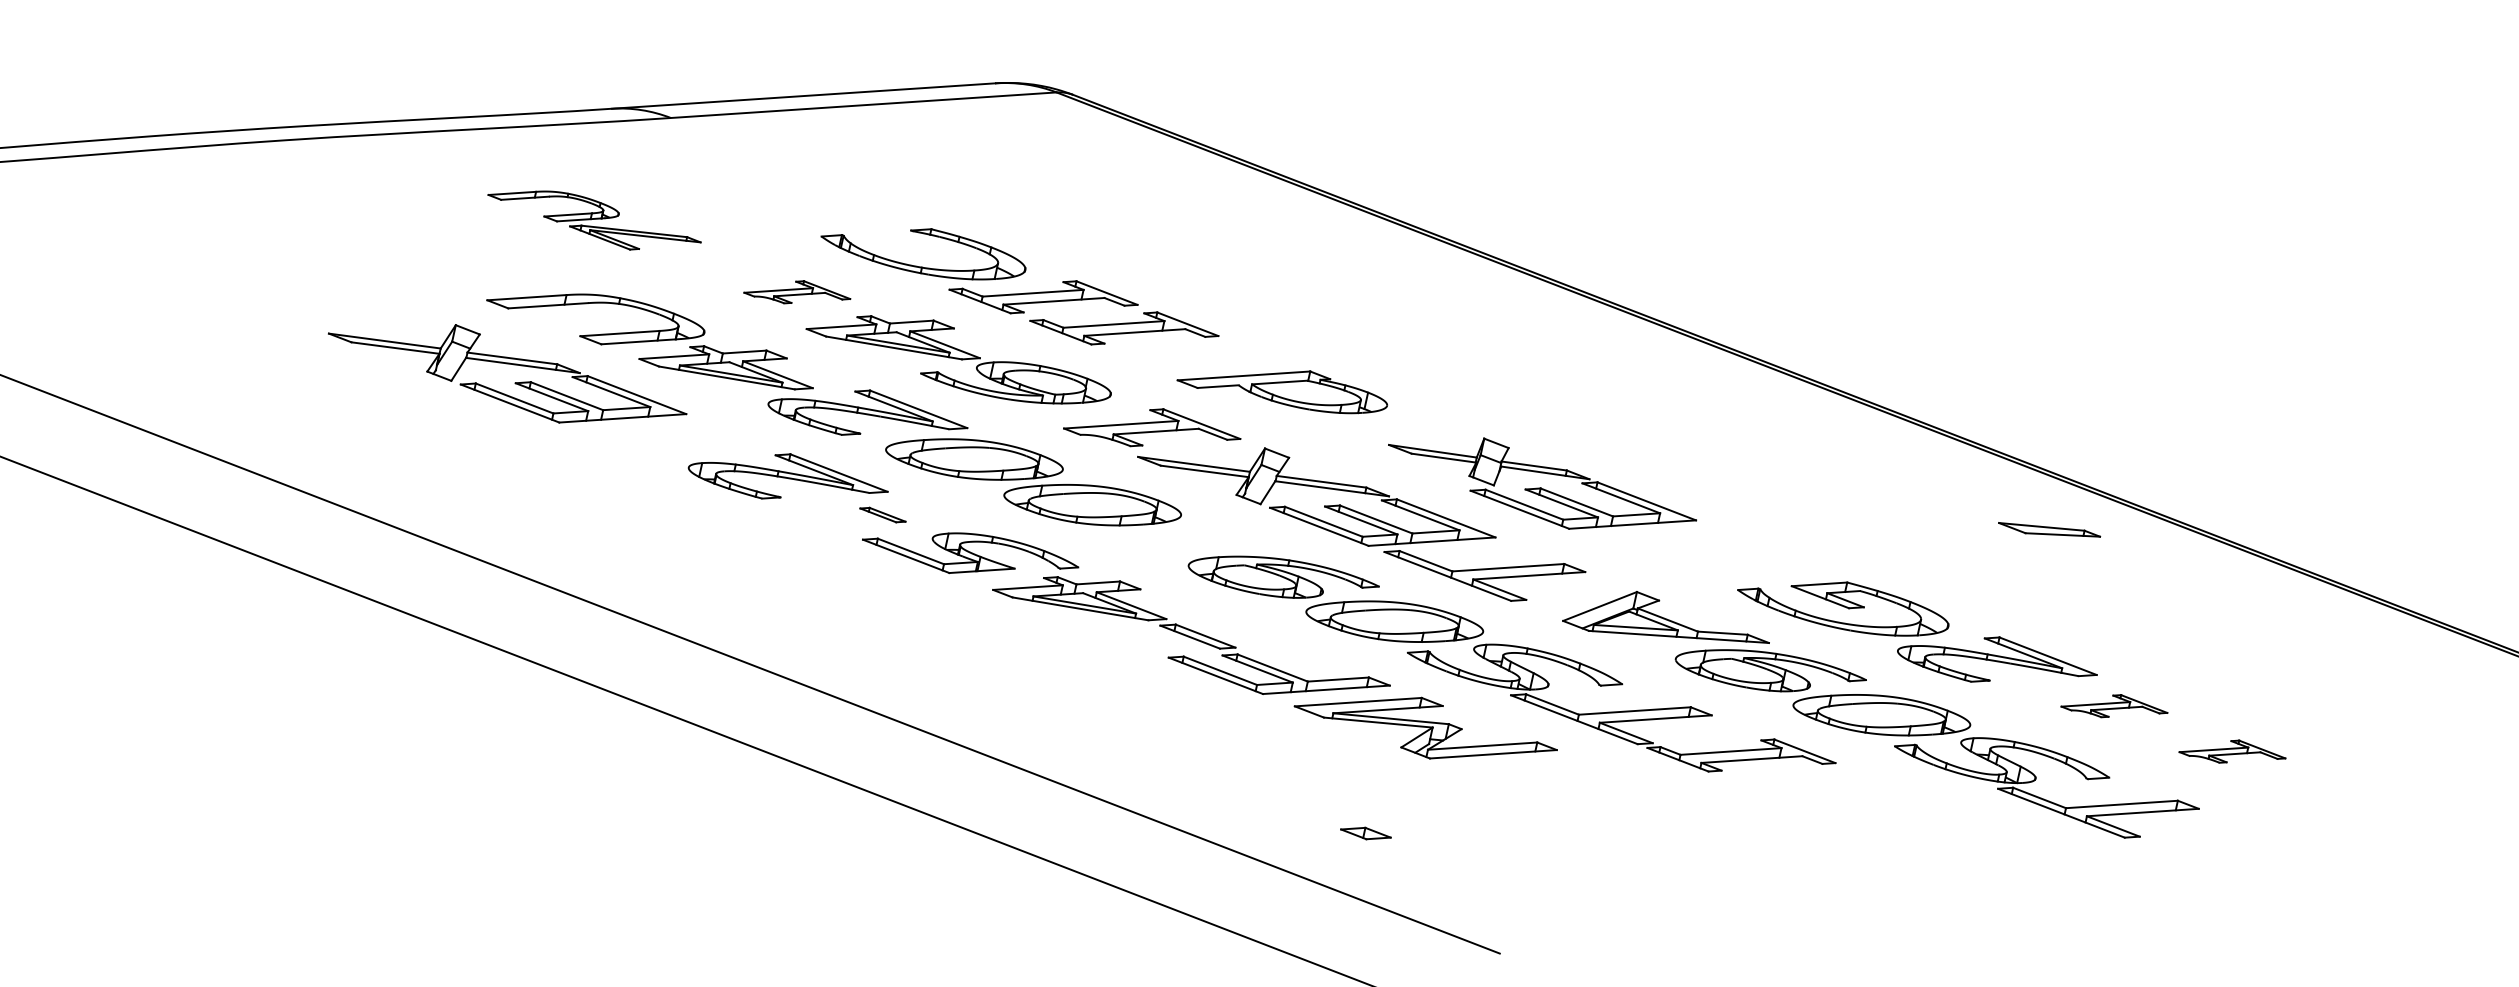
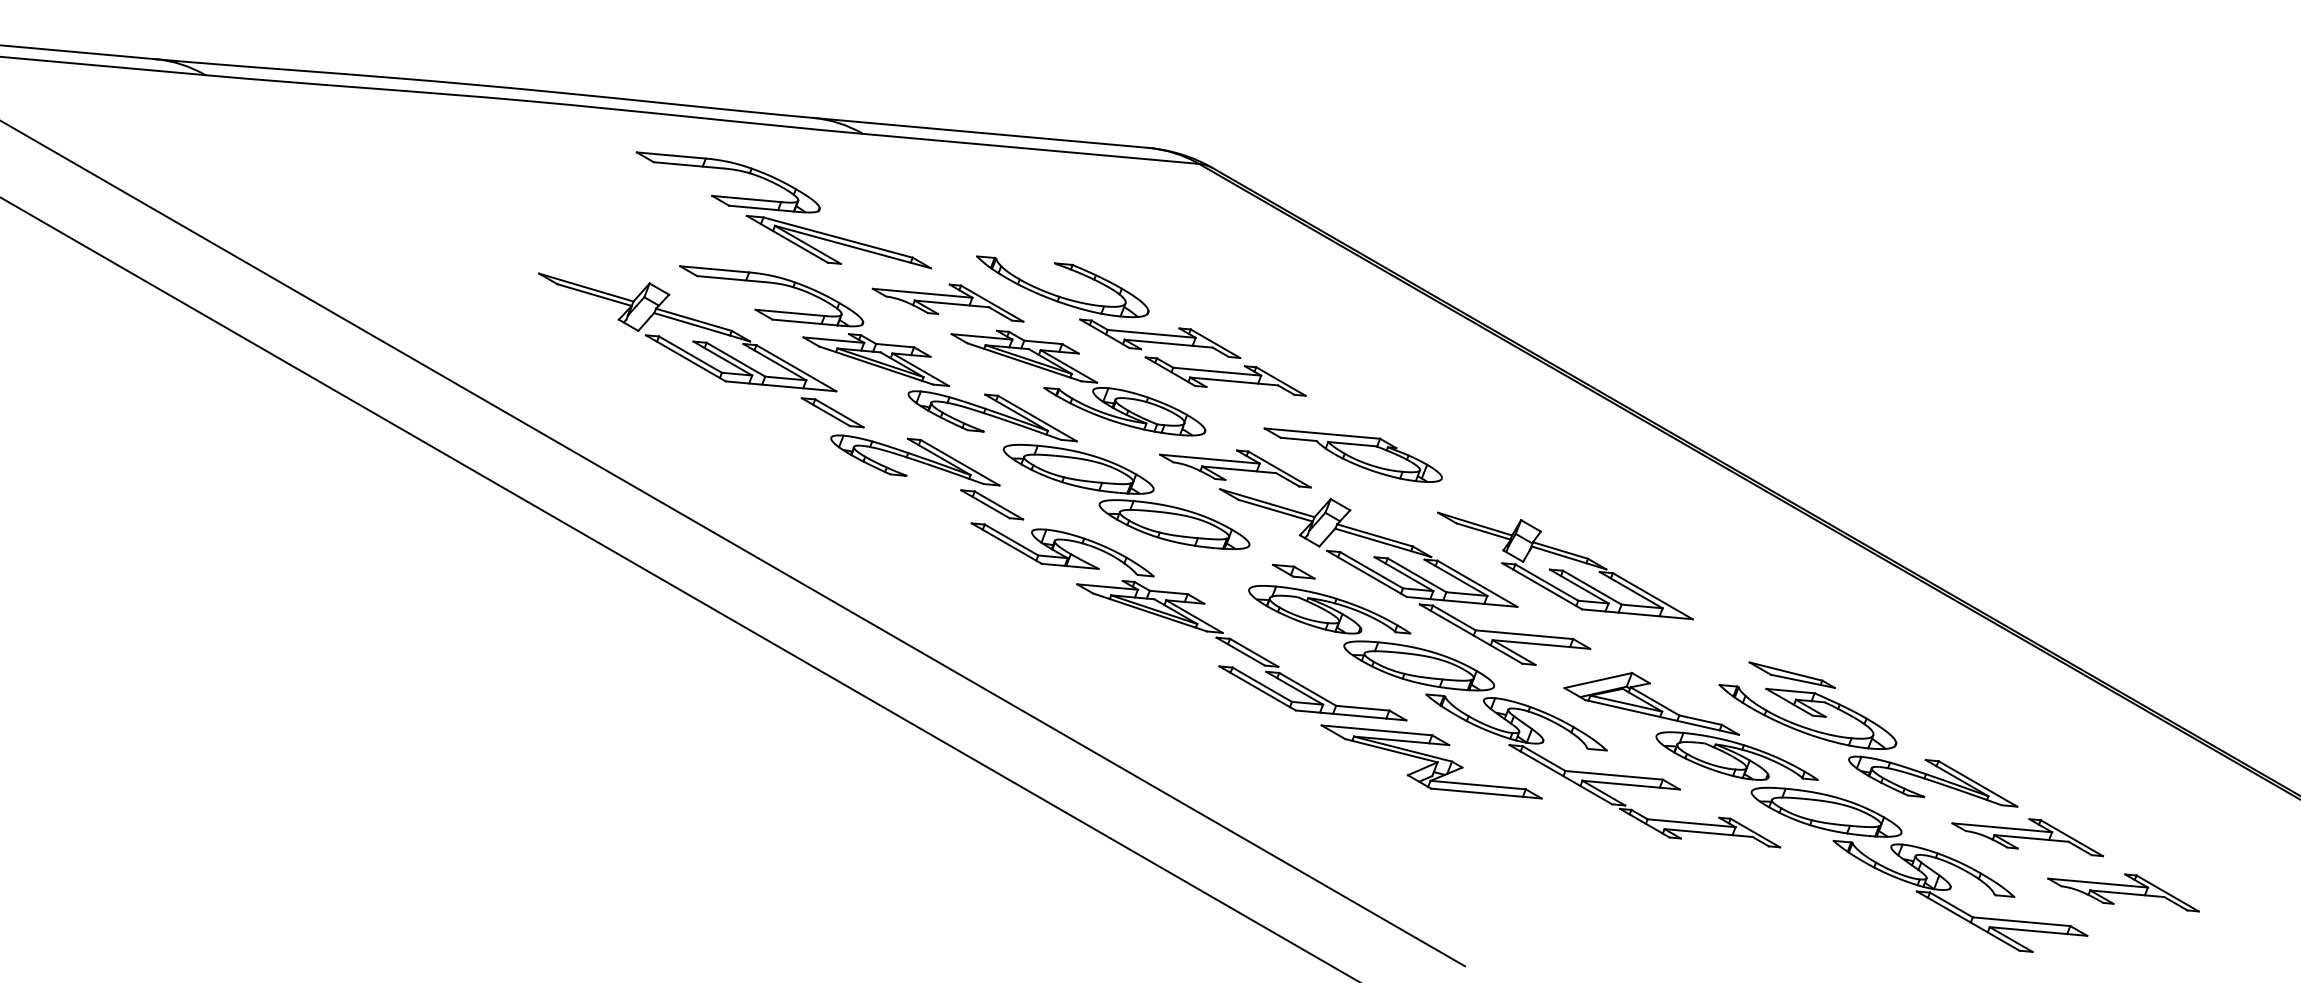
part: (594, 218) -> (783, 210), size x1.67
part: (796, 293) -> (947, 302), size x1.67
part: (685, 438) -> (832, 412), added
part: (883, 514) -> (992, 504), size x1.67
part: (2048, 529) -> (1791, 674), moved
part: (2113, 708) -> (2027, 837), size x1.67
part: (2232, 753) -> (2123, 892), size x1.67
part: (1365, 833) -> (1293, 571), moved

